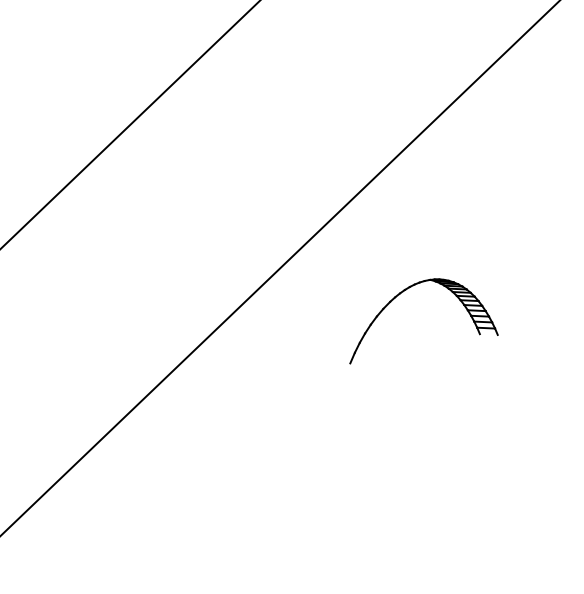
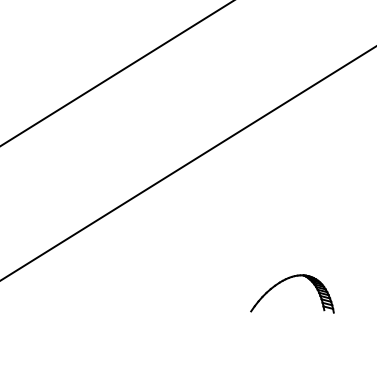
part: (401, 295) -> (286, 280), moved

